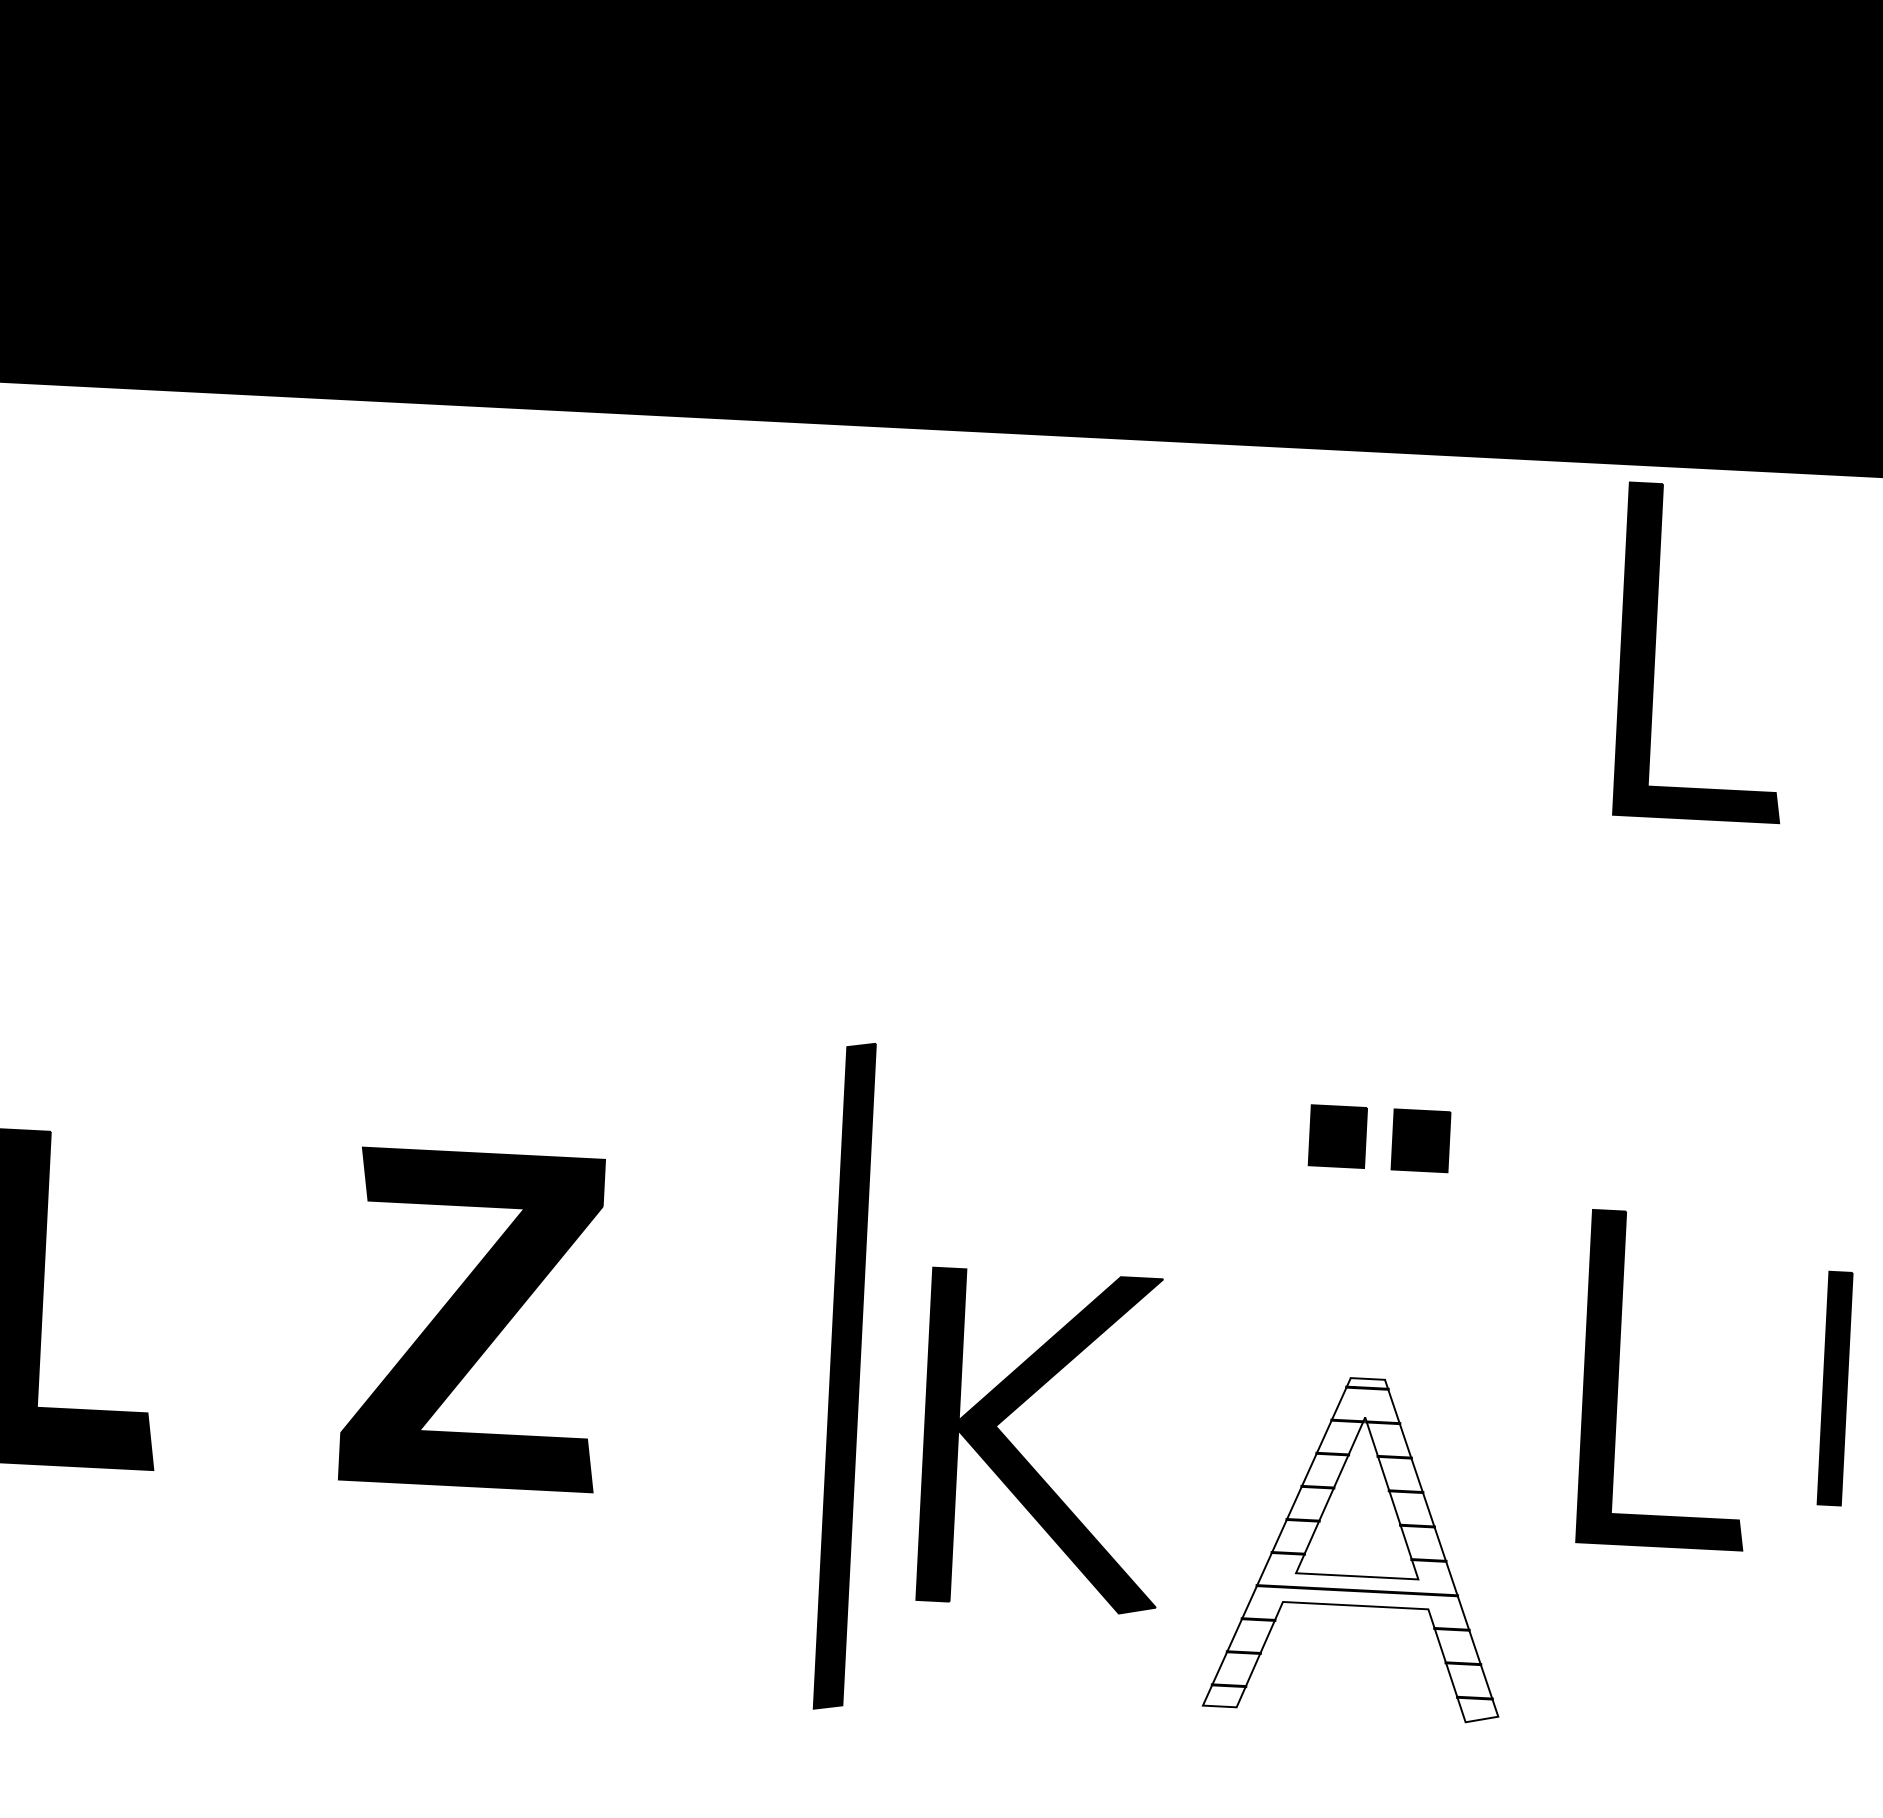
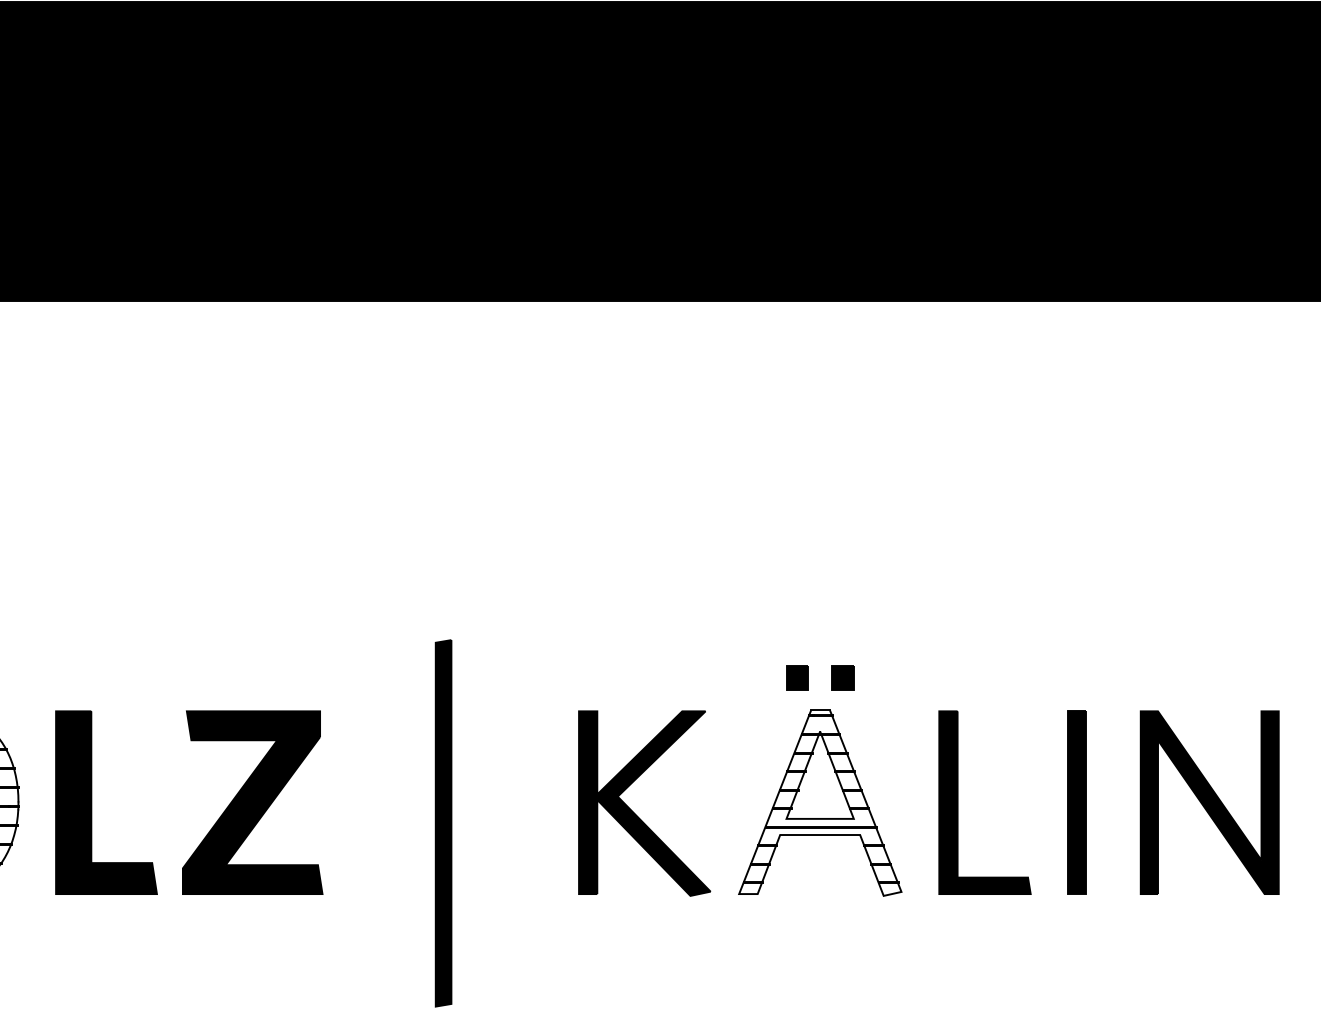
part: (1656, 650) -> (958, 402), removed
part: (1338, 1135) -> (797, 677), size x0.71
part: (1420, 1139) -> (842, 677), size x0.71
part: (473, 1319) -> (252, 802), moved
part: (844, 1376) -> (443, 823), moved
part: (1834, 1388) -> (1076, 802), size x1.43
part: (1024, 1456) -> (634, 812), moved
part: (1359, 1546) -> (820, 802), moved

